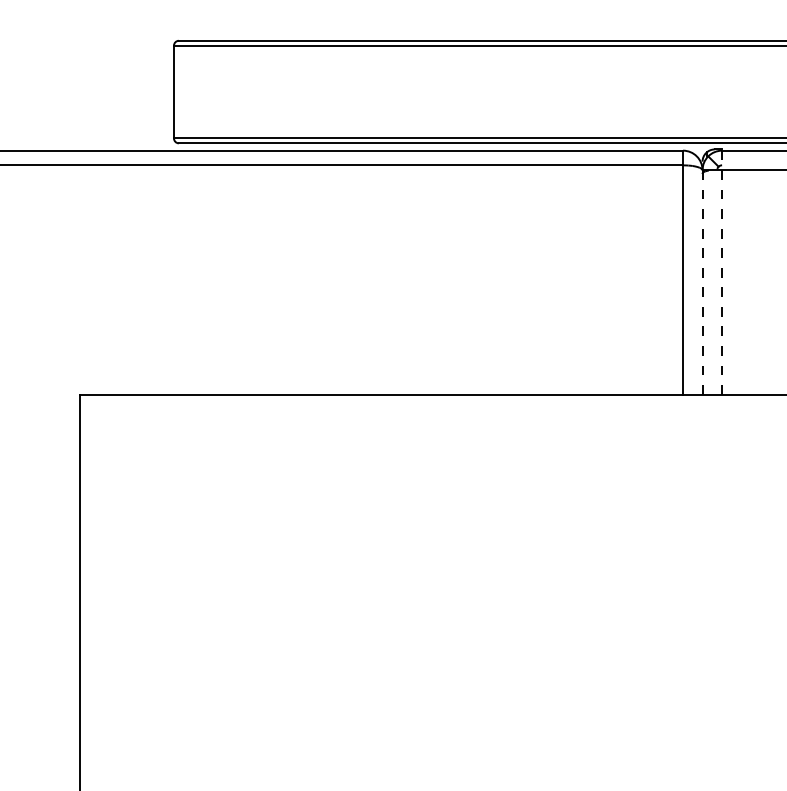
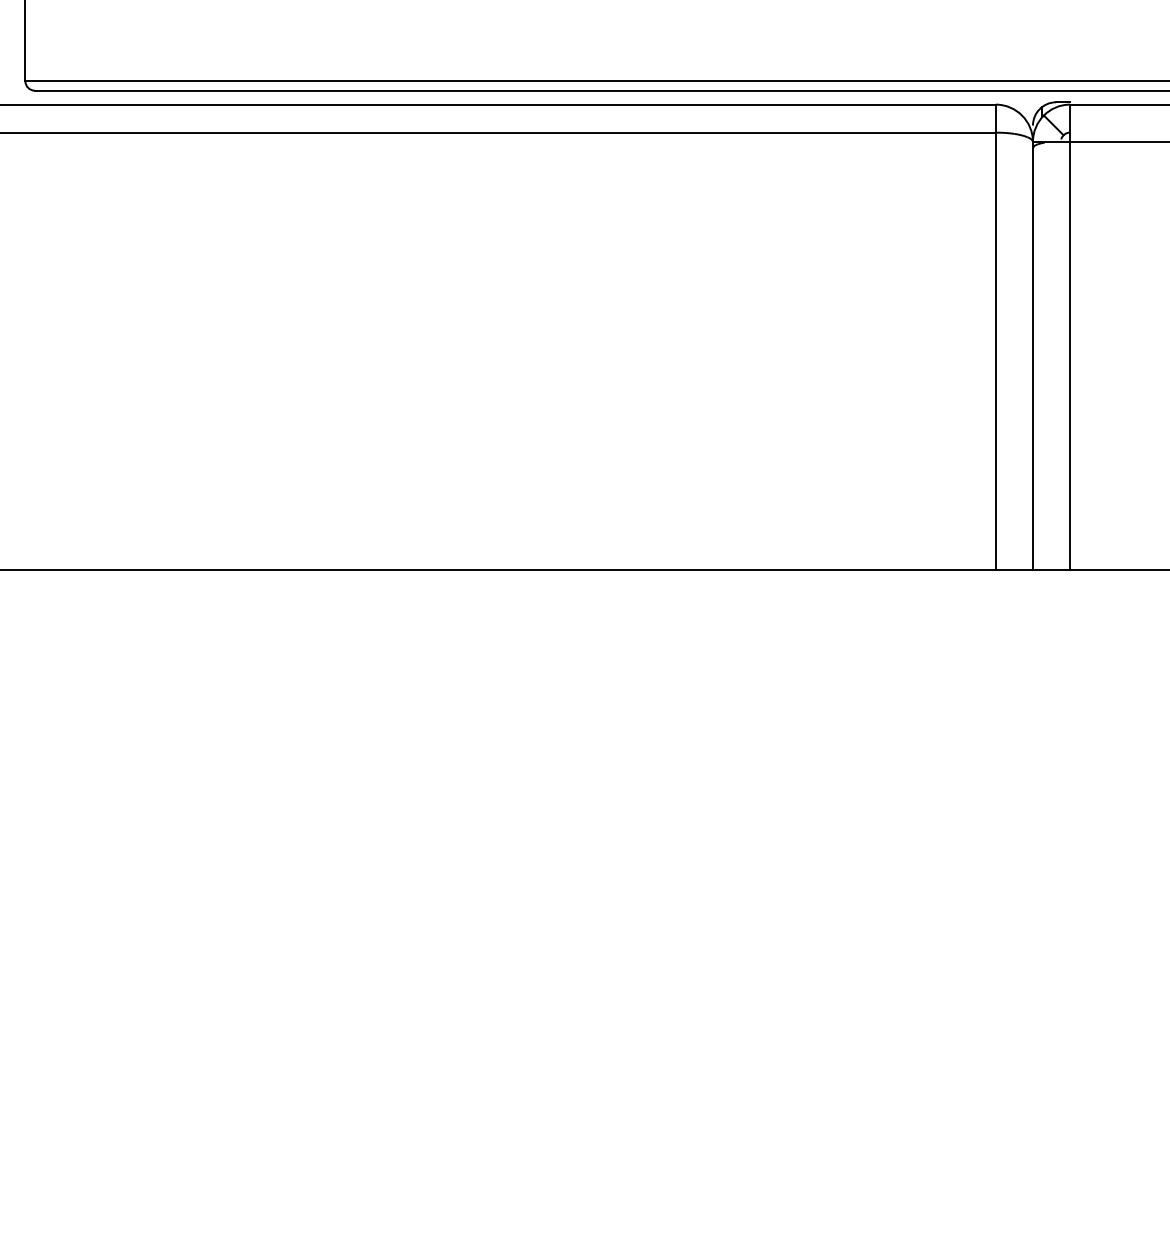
line: (722, 272) -> (1070, 336), dashed -> solid
line: (702, 282) -> (1032, 355), dashed -> solid

